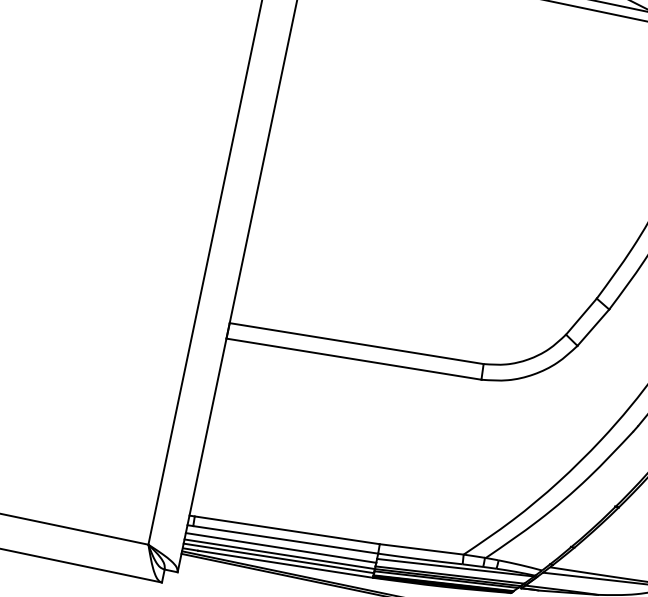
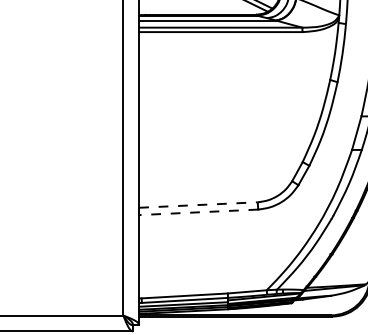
line: (356, 344) -> (198, 205), solid -> dashed
line: (353, 359) -> (198, 212), solid -> dashed

